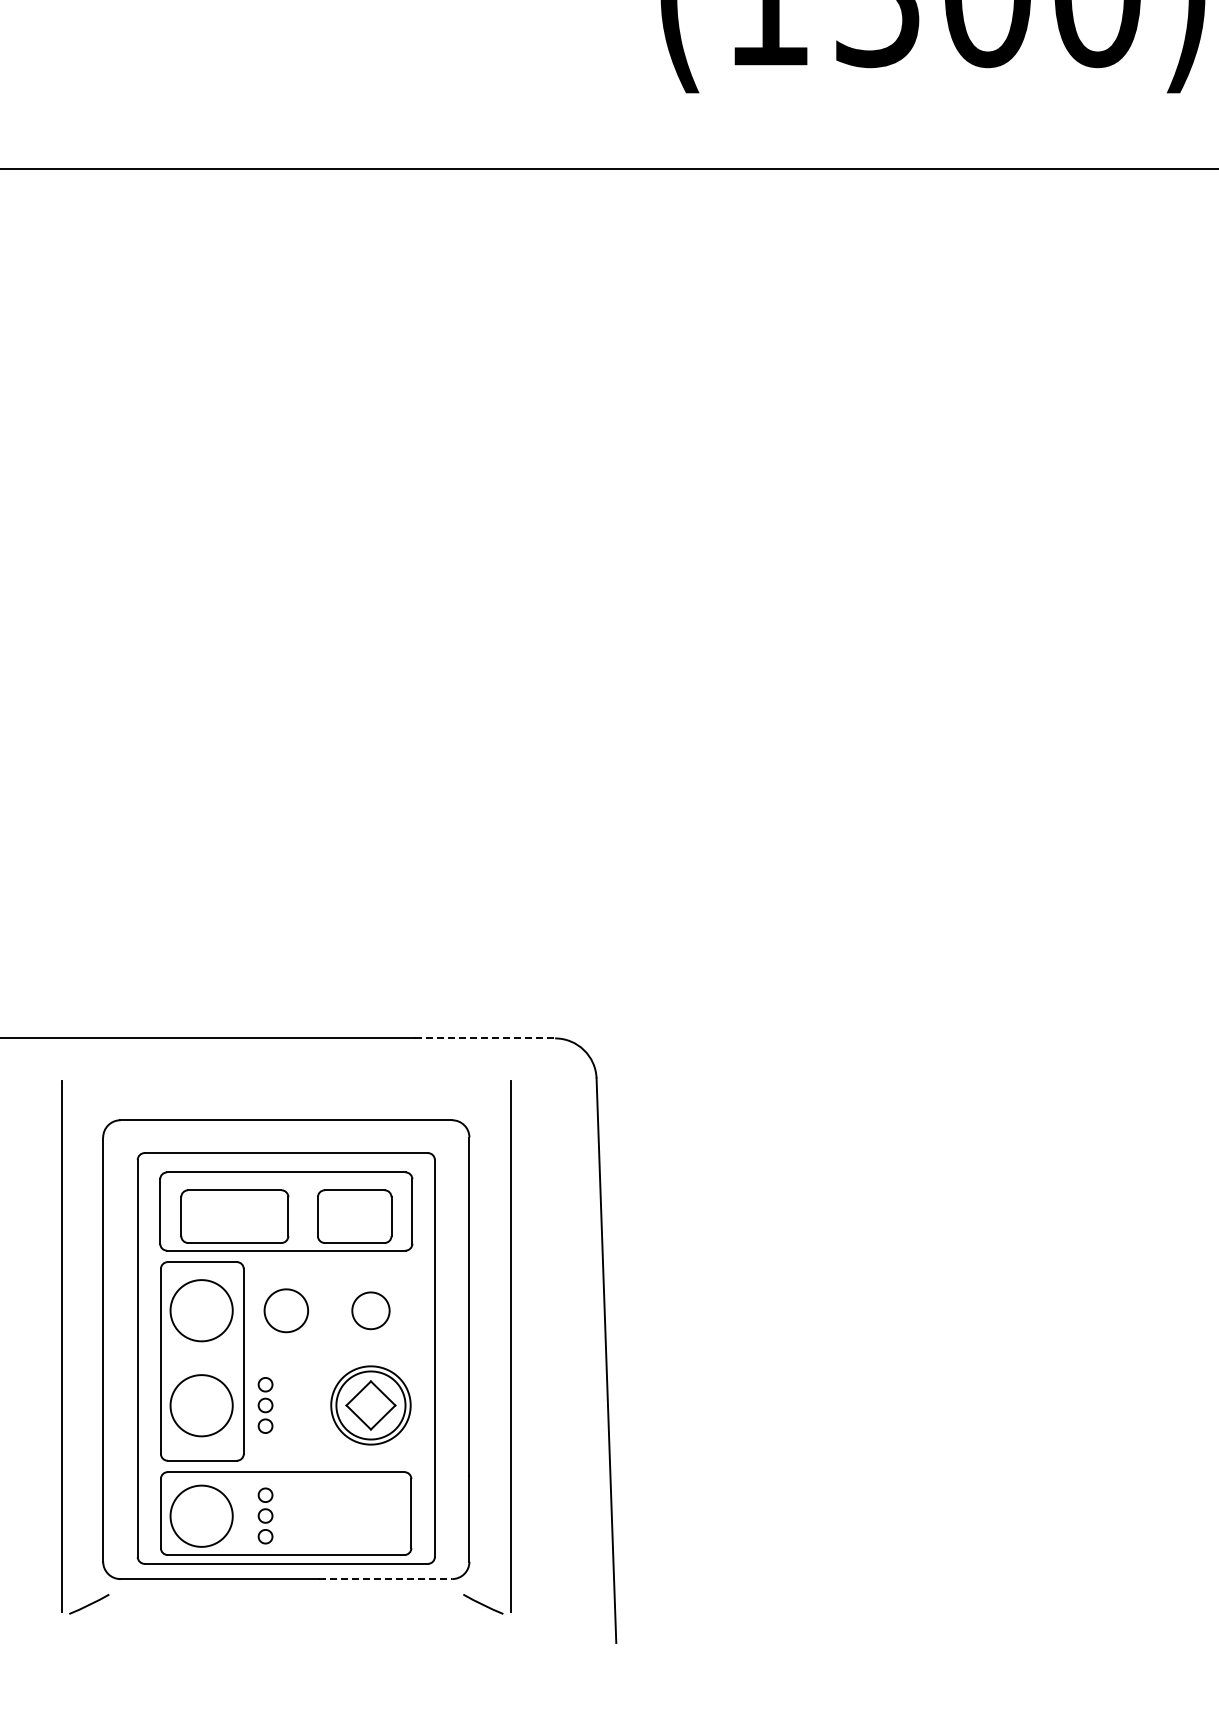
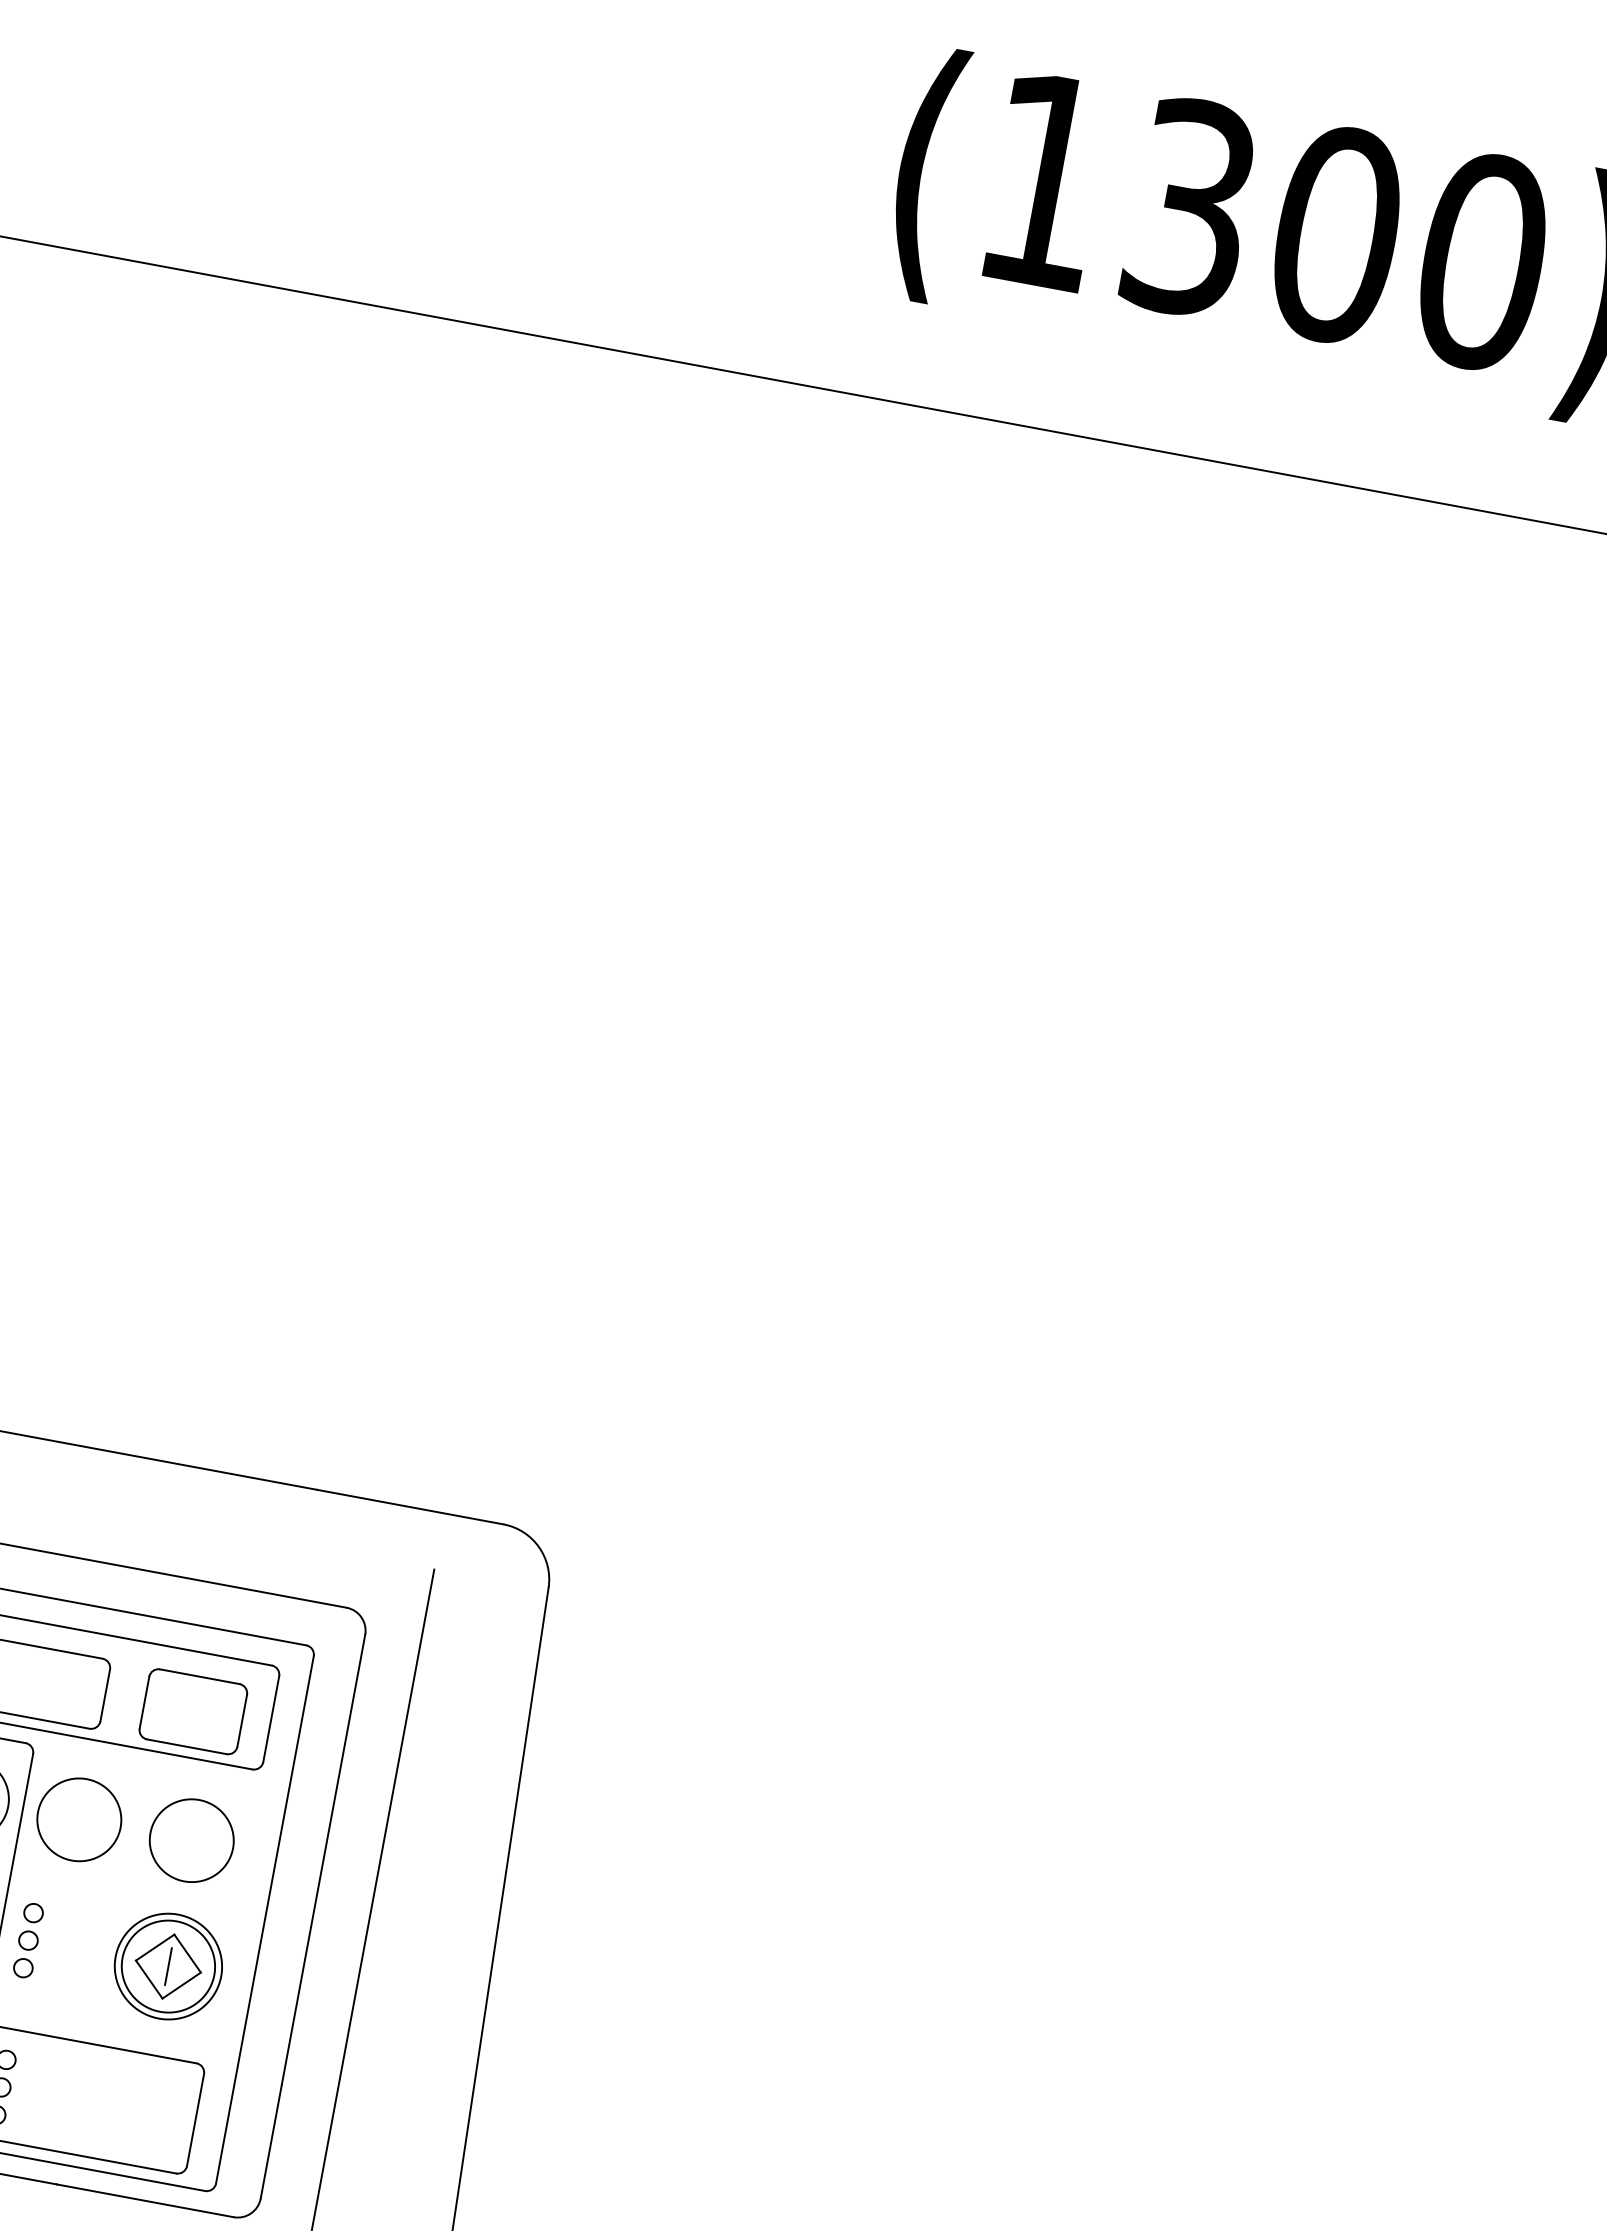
line: (485, 1038) -> (410, 1507), dashed -> solid
part: (286, 1310) -> (79, 1819), size x1.43
part: (370, 1310) -> (191, 1840), size x1.67
line: (370, 1405) -> (167, 1966), added
line: (385, 1579) -> (144, 2201), dashed -> solid

